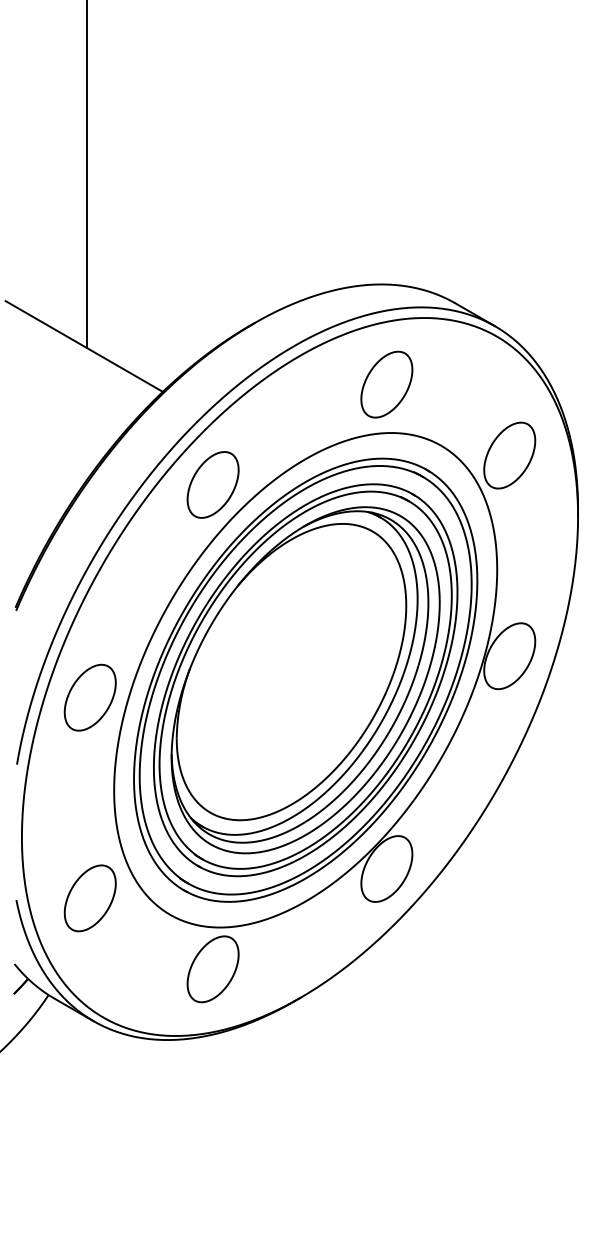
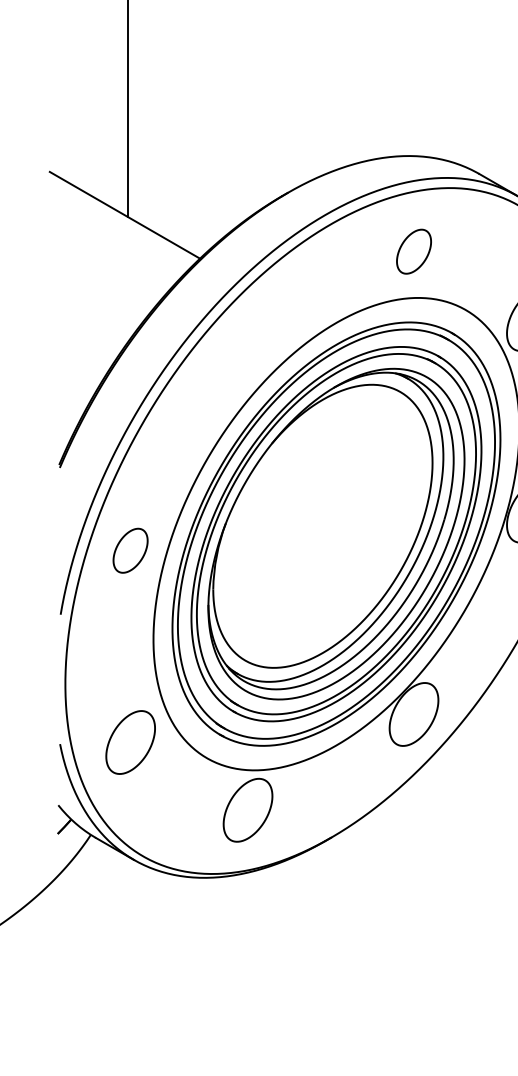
part: (386, 384) -> (413, 251), size x0.7
part: (212, 484) -> (247, 347), removed
part: (89, 697) -> (129, 550), size x0.7

